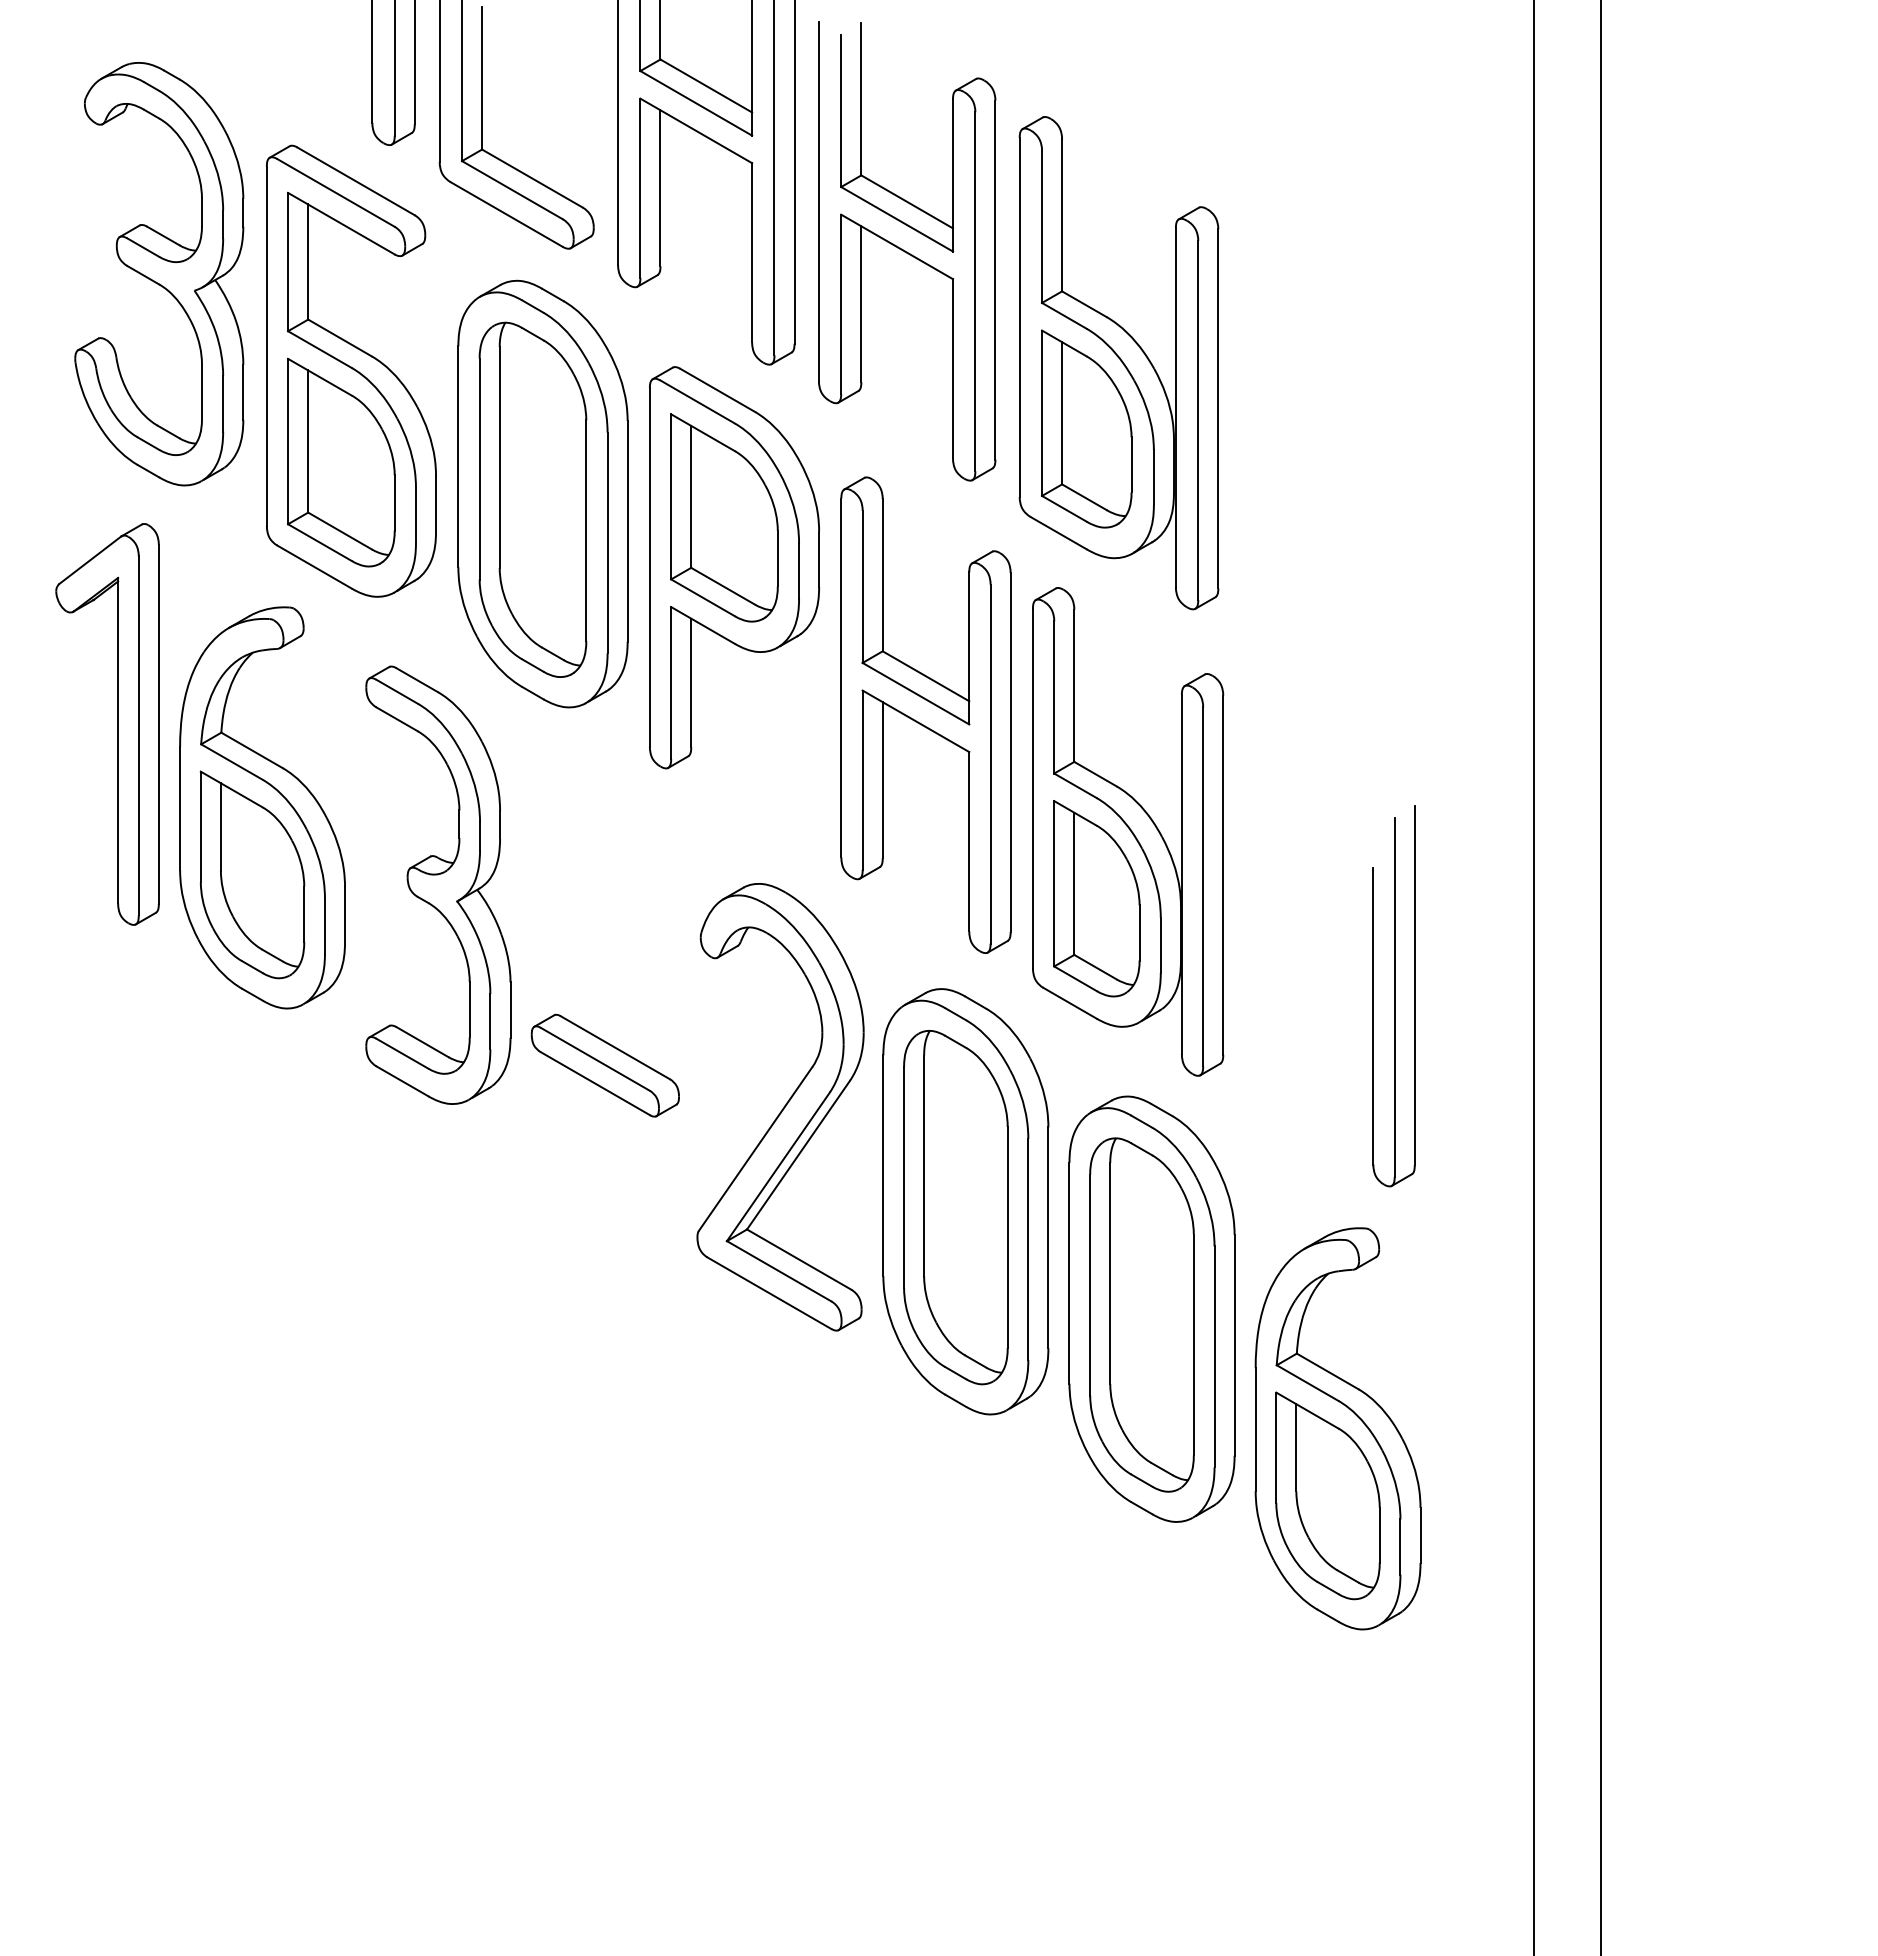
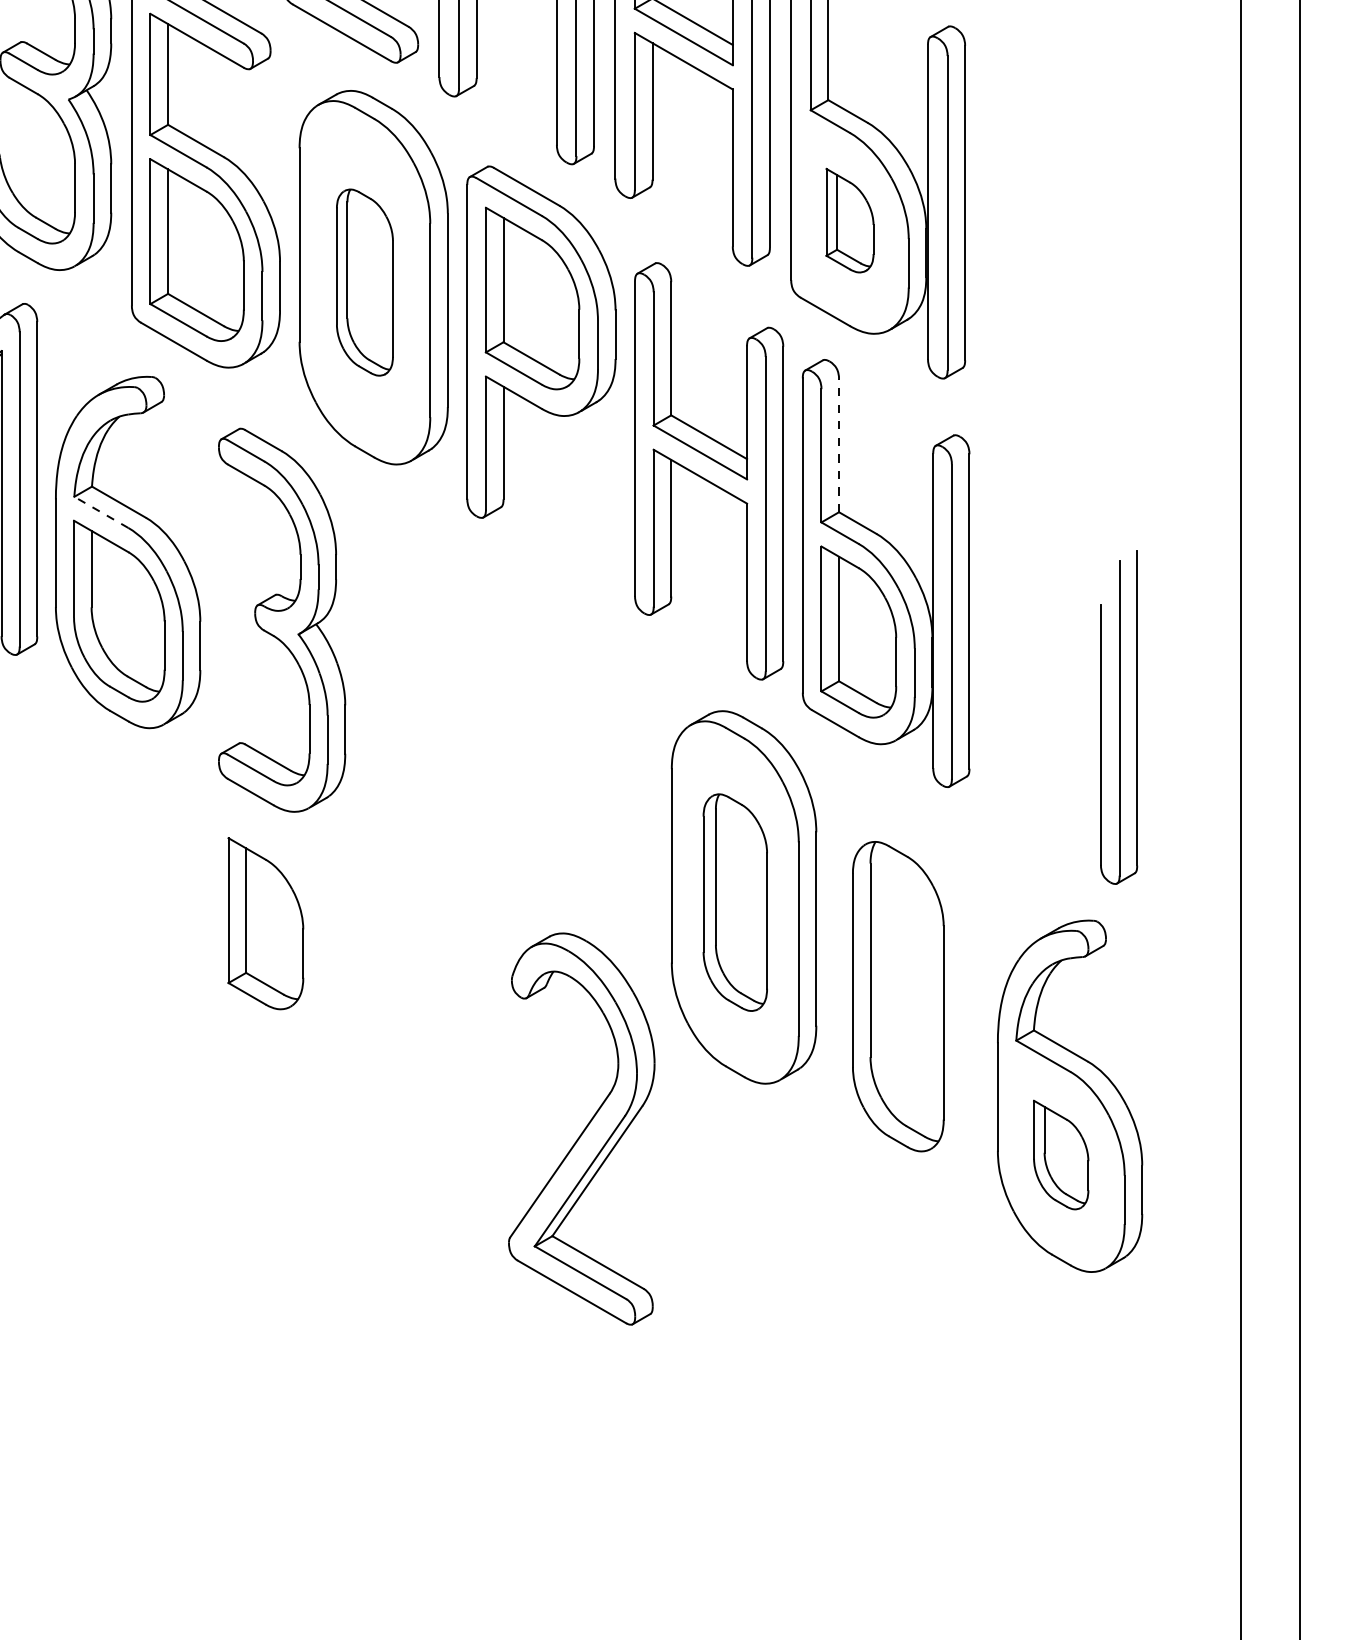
part: (1086, 428) -> (849, 220), size x0.6
part: (532, 499) -> (364, 282), size x0.6
line: (1074, 685) -> (839, 445), solid -> dashed
line: (232, 762) -> (101, 512), solid -> dashed
part: (604, 1065) -> (427, 778), removed
part: (780, 1107) -> (581, 1129), moved
part: (955, 1207) -> (734, 902), size x0.7
part: (419, 1231) -> (265, 923), added
part: (1151, 1308) -> (906, 990), removed
part: (1327, 1495) -> (1060, 1154), size x0.6

